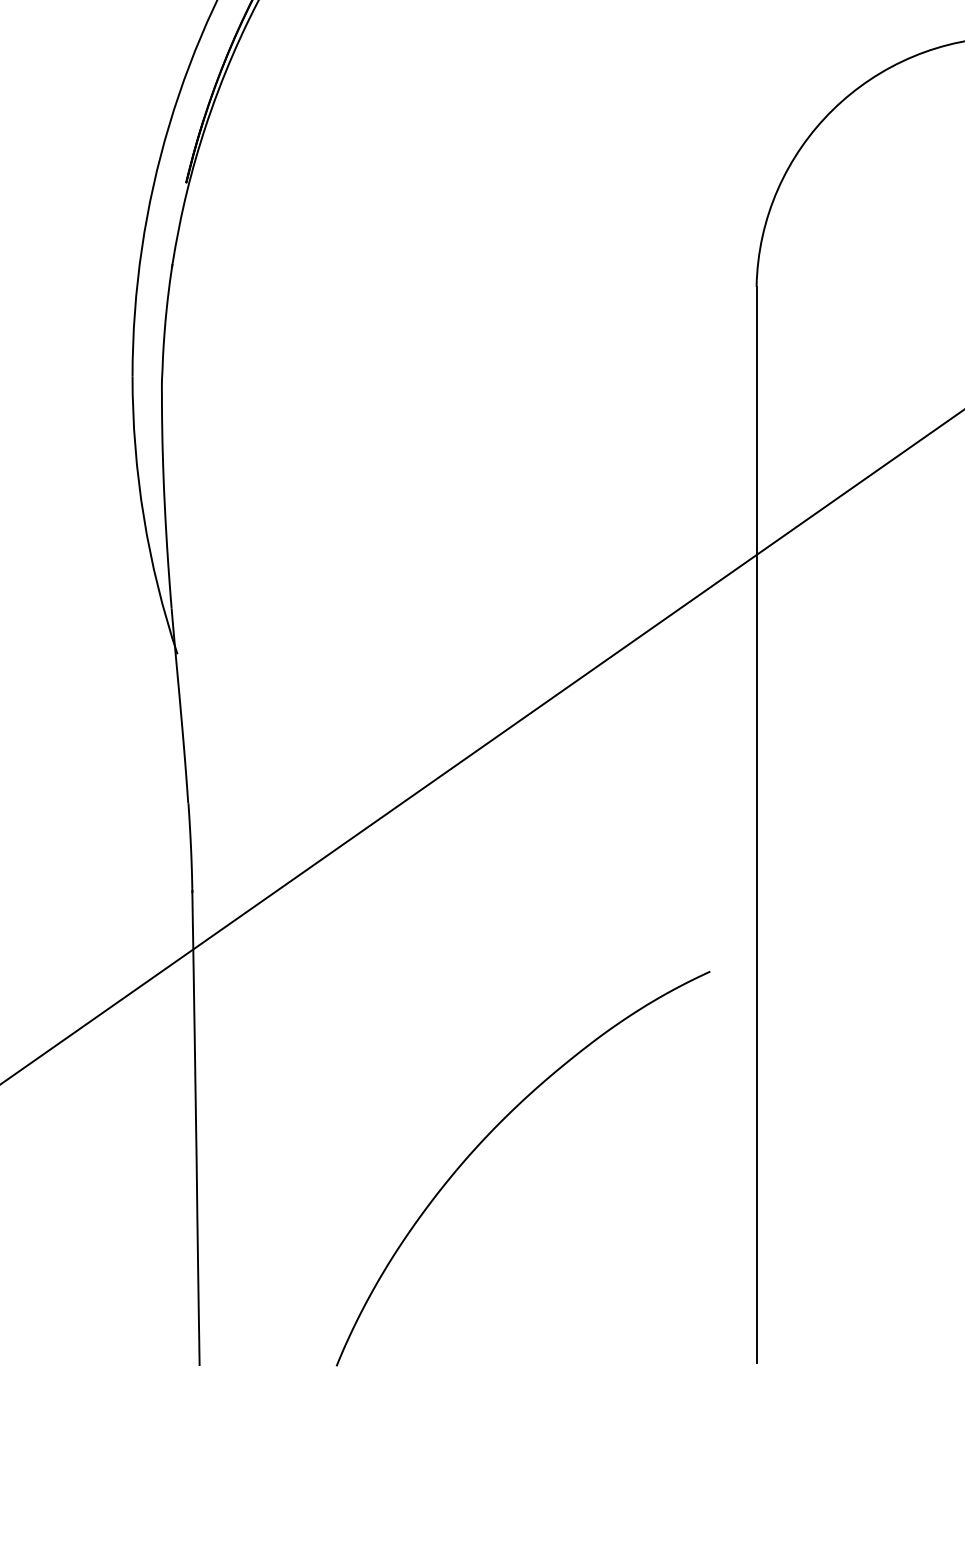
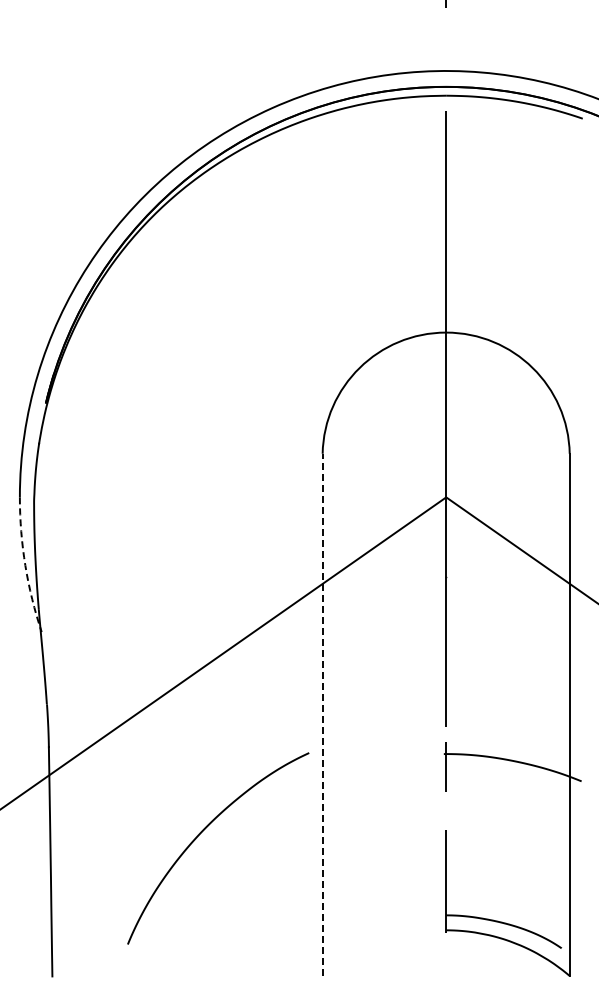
arc: (144, 517) -> (25, 565), solid -> dashed
line: (756, 824) -> (322, 714), solid -> dashed
curve: (490, 1135) -> (202, 832), moved

